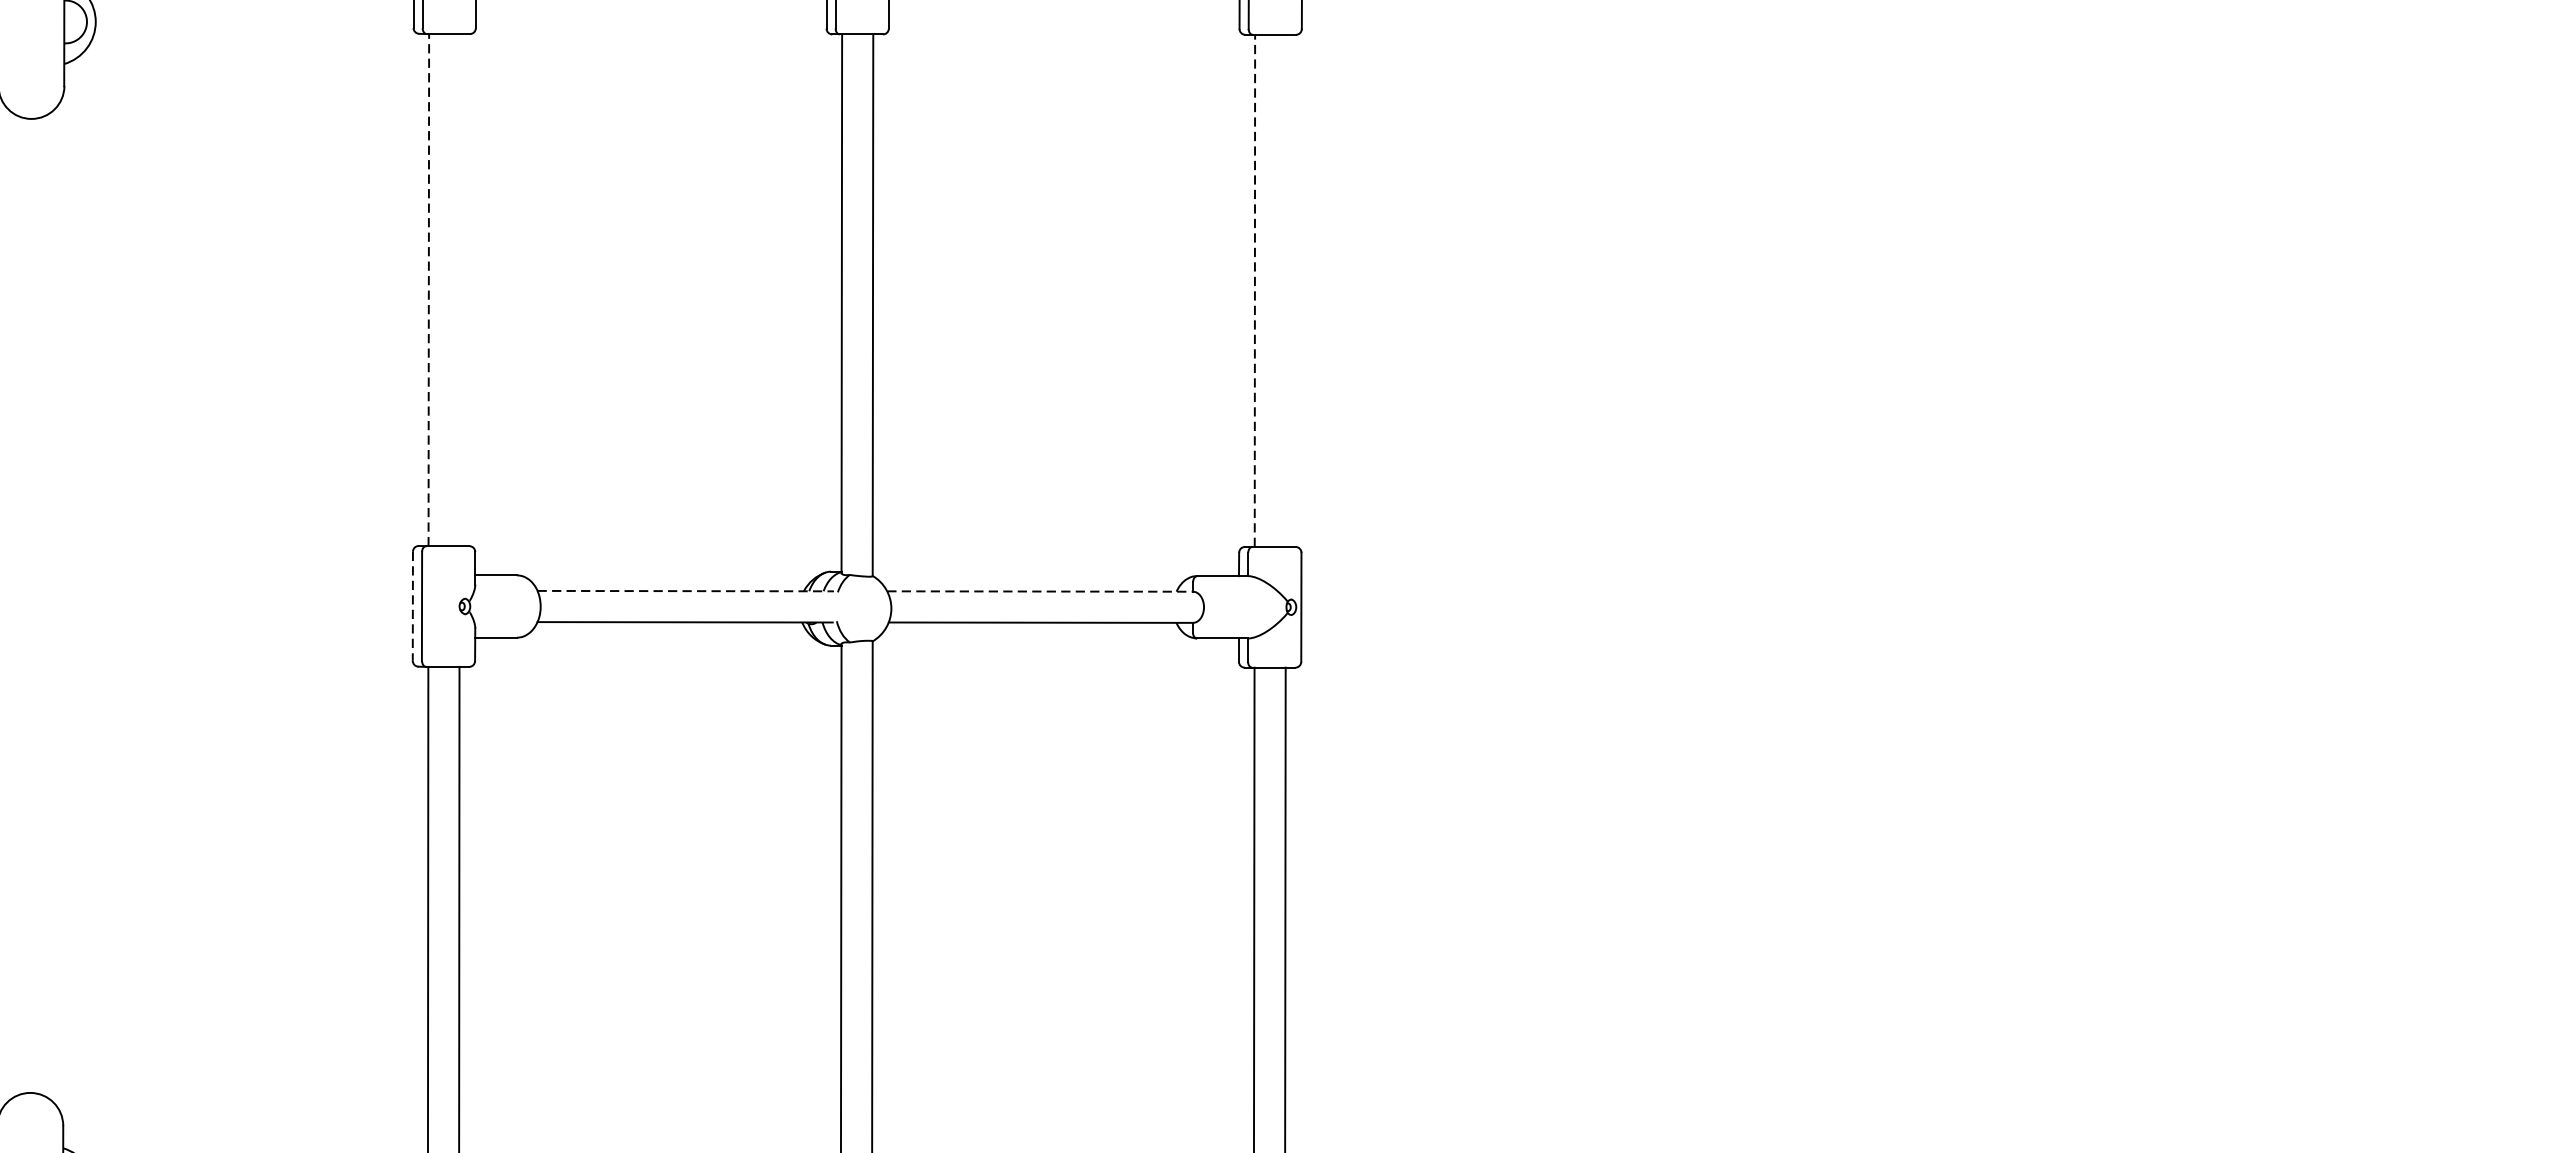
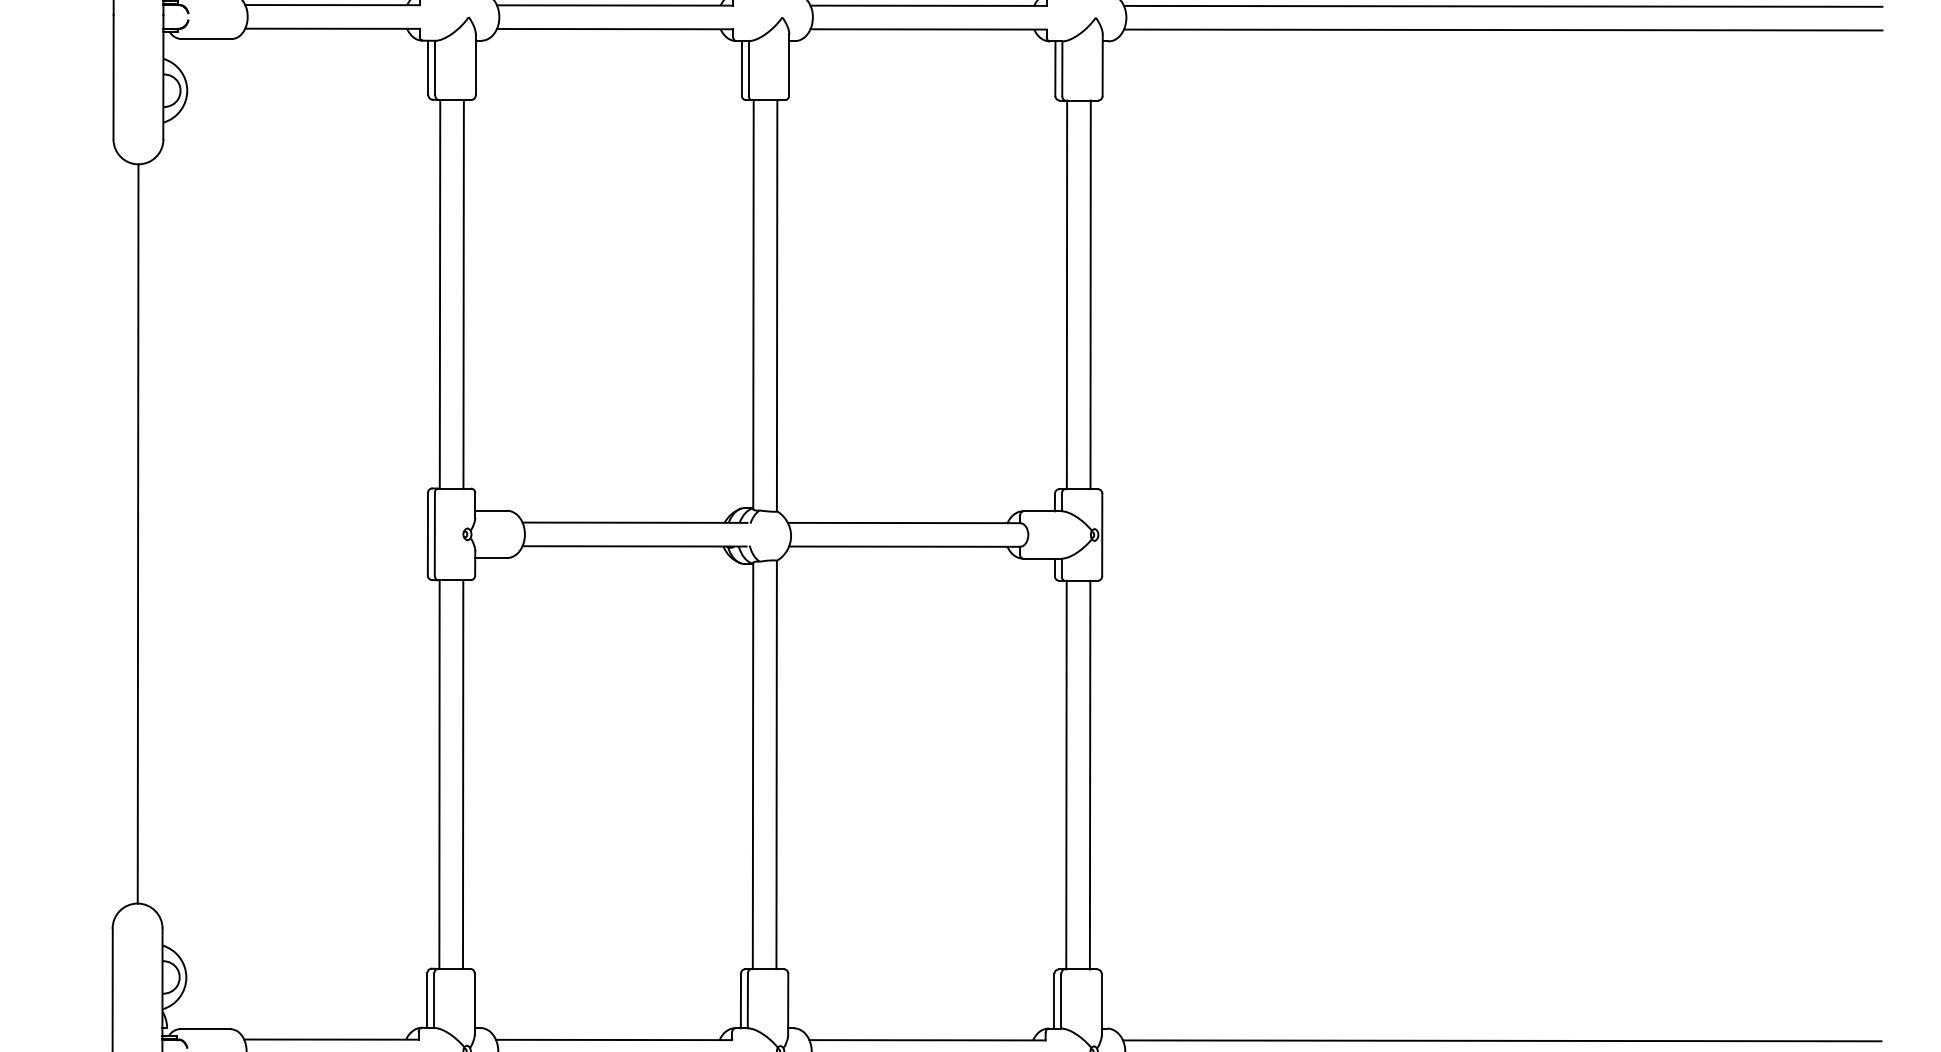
line: (429, 289) -> (440, 293), dashed -> solid
line: (459, 289) -> (463, 293), added
line: (1255, 290) -> (1067, 294), dashed -> solid
line: (1285, 290) -> (1090, 294), added
line: (686, 590) -> (635, 522), dashed -> solid
line: (1040, 592) -> (904, 523), dashed -> solid
line: (30, 605) -> (137, 533), added
line: (412, 606) -> (427, 534), dashed -> solid

